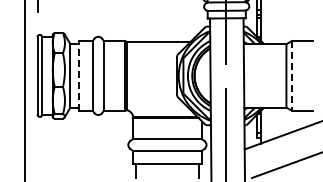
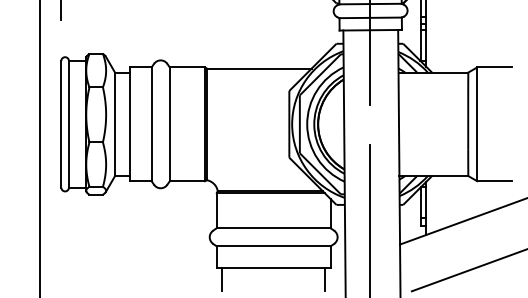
line: (79, 75) -> (129, 123), dashed -> solid
line: (291, 75) -> (476, 123), dashed -> solid

